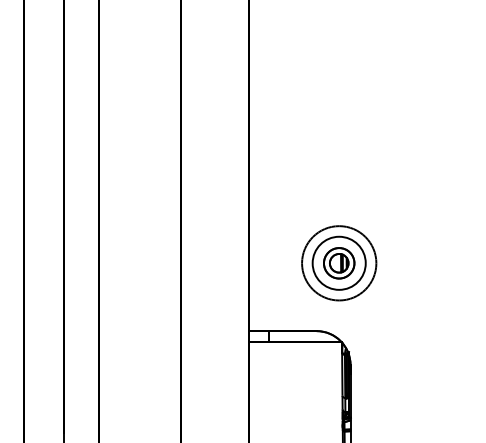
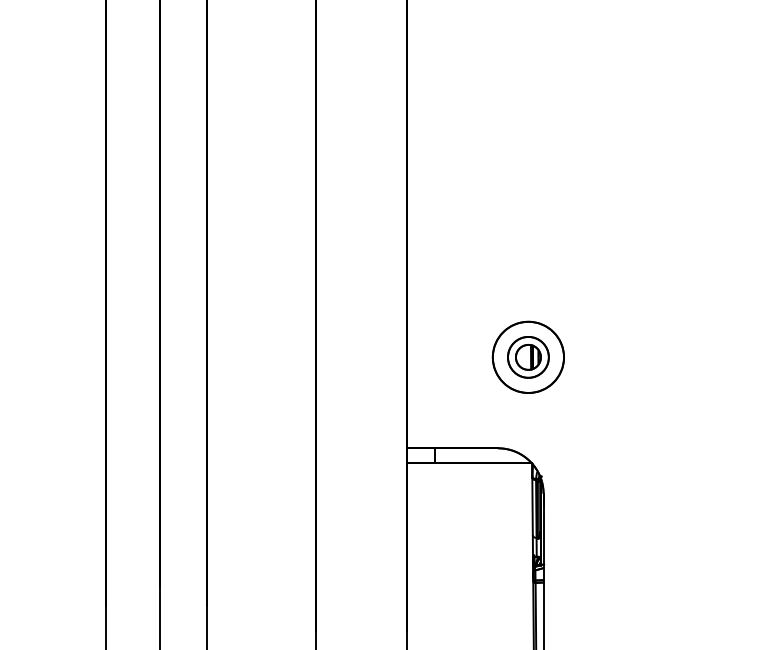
circle: (339, 262) -> (528, 356), size x0.71

